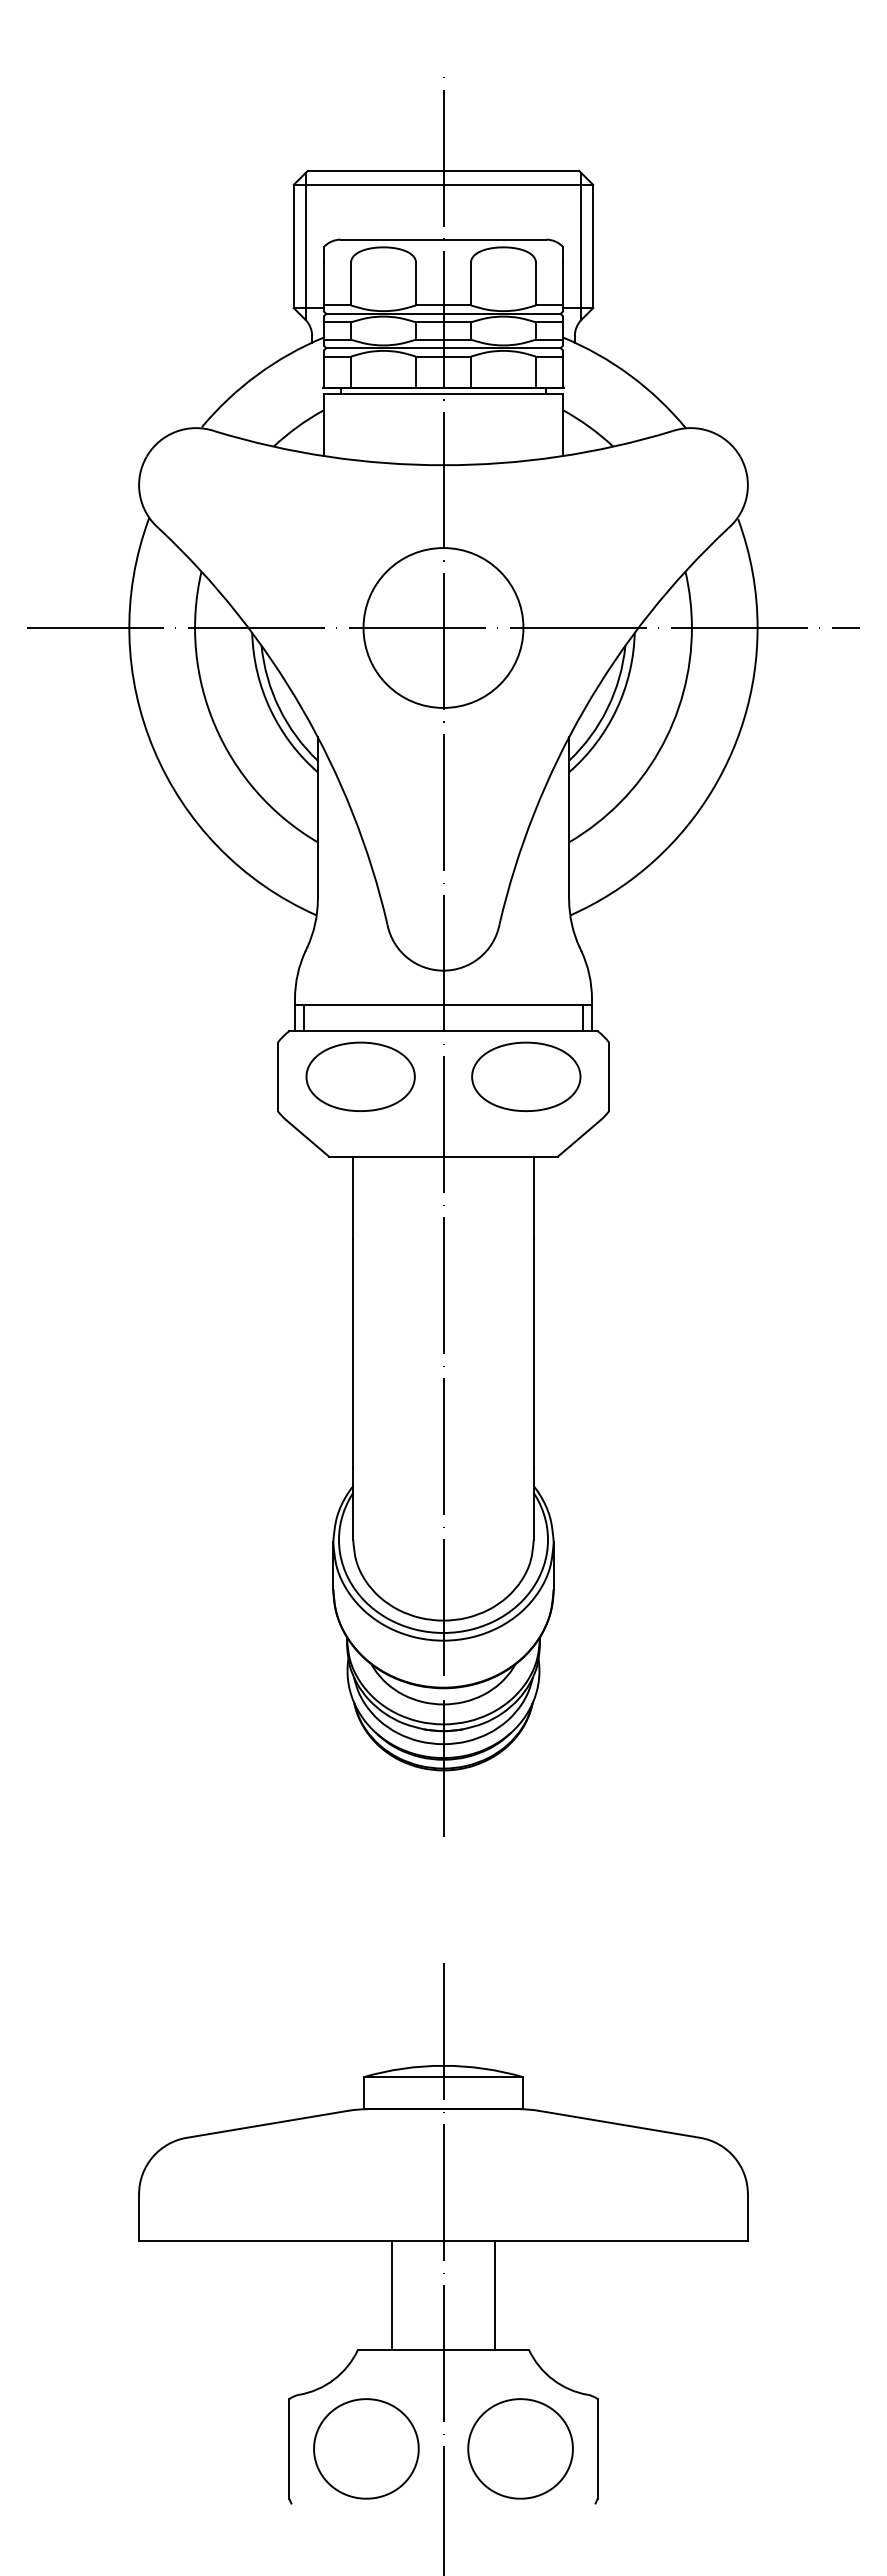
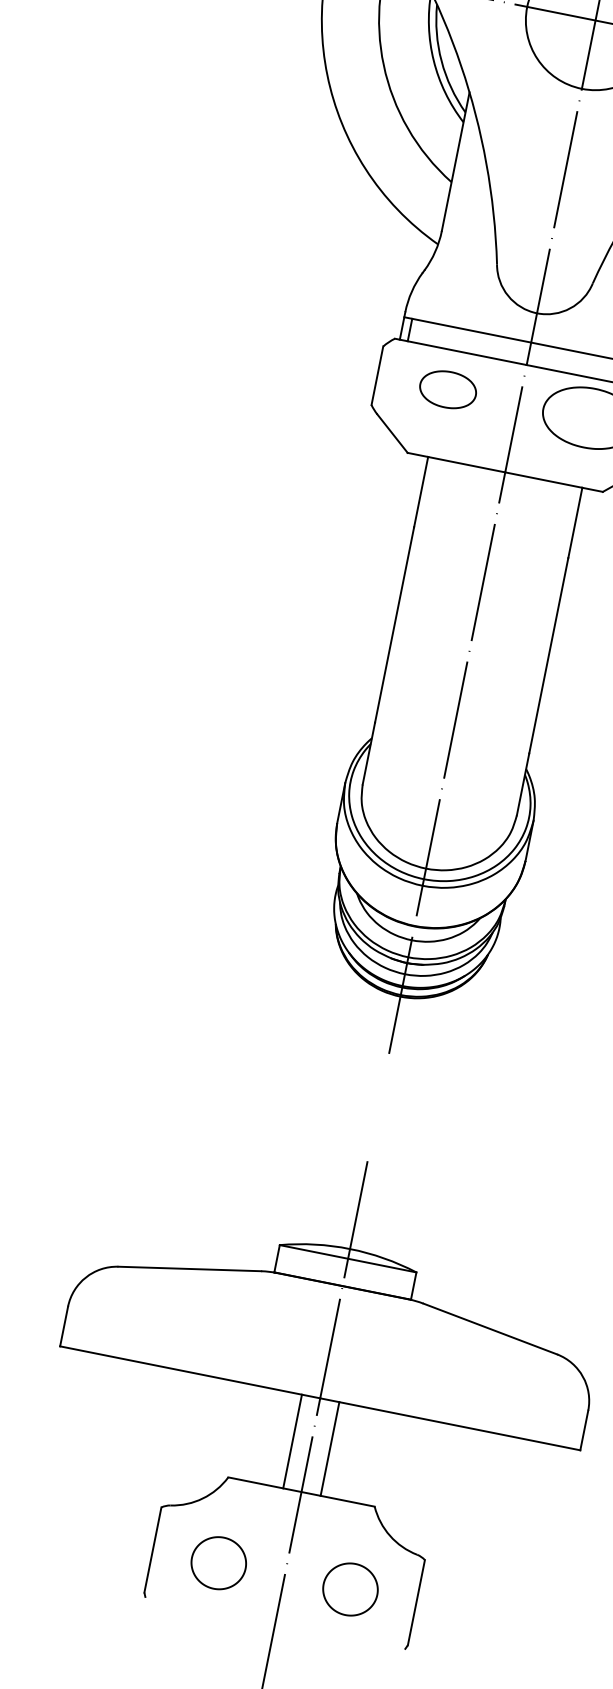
part: (360, 1076) -> (448, 389), size x0.6
line: (392, 2295) -> (292, 1441), moved
line: (494, 2295) -> (329, 1449), moved
part: (366, 2448) -> (218, 1562), size x0.6
part: (520, 2448) -> (350, 1589), size x0.6

